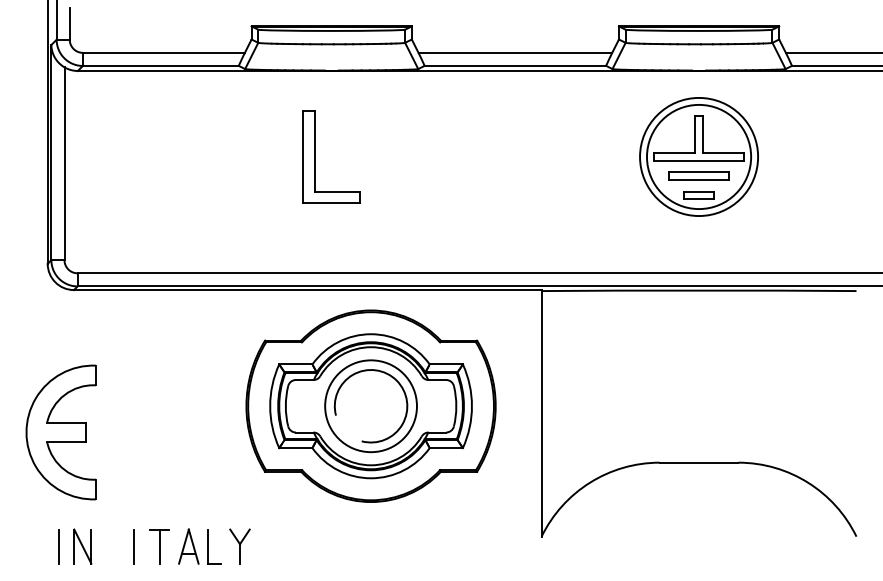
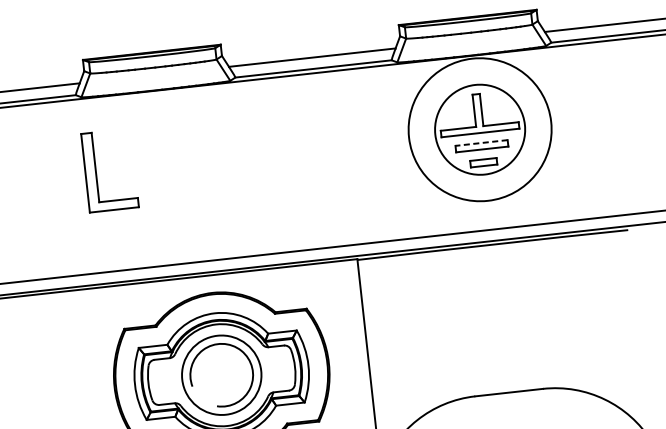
part: (315, 156) -> (96, 171), moved
circle: (699, 156) -> (480, 129), size x1.4
line: (698, 172) -> (481, 143), solid -> dashed

